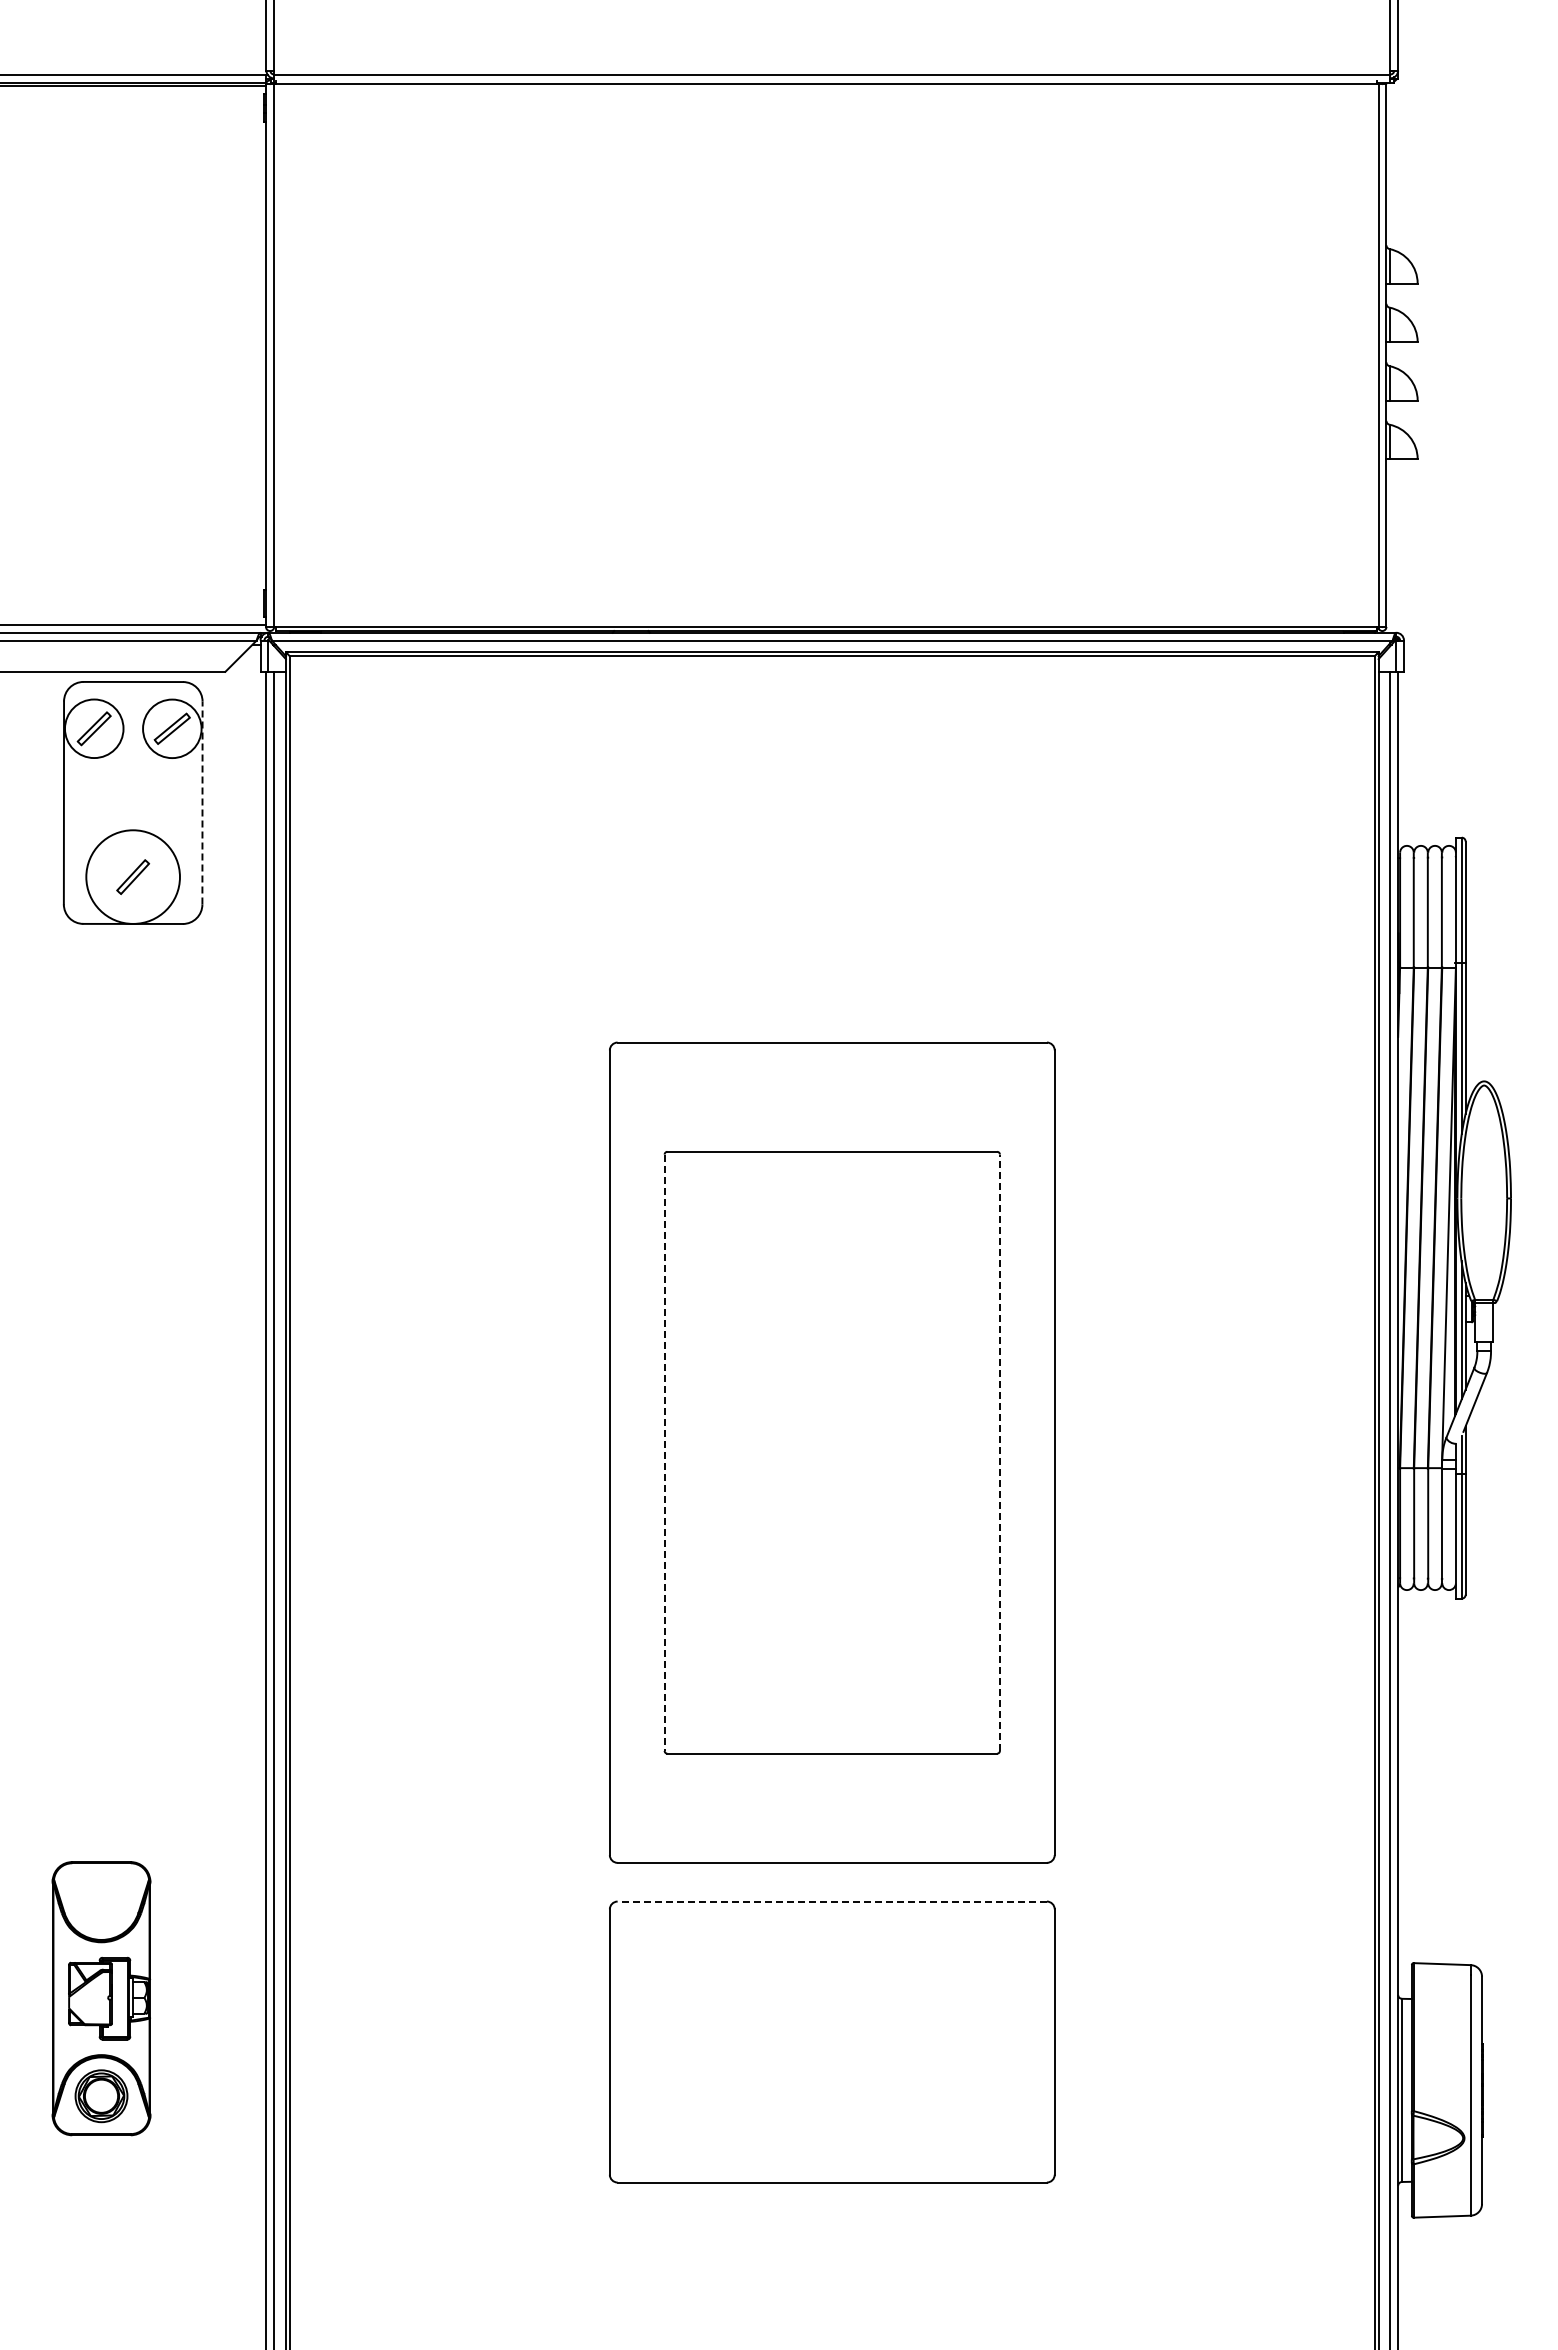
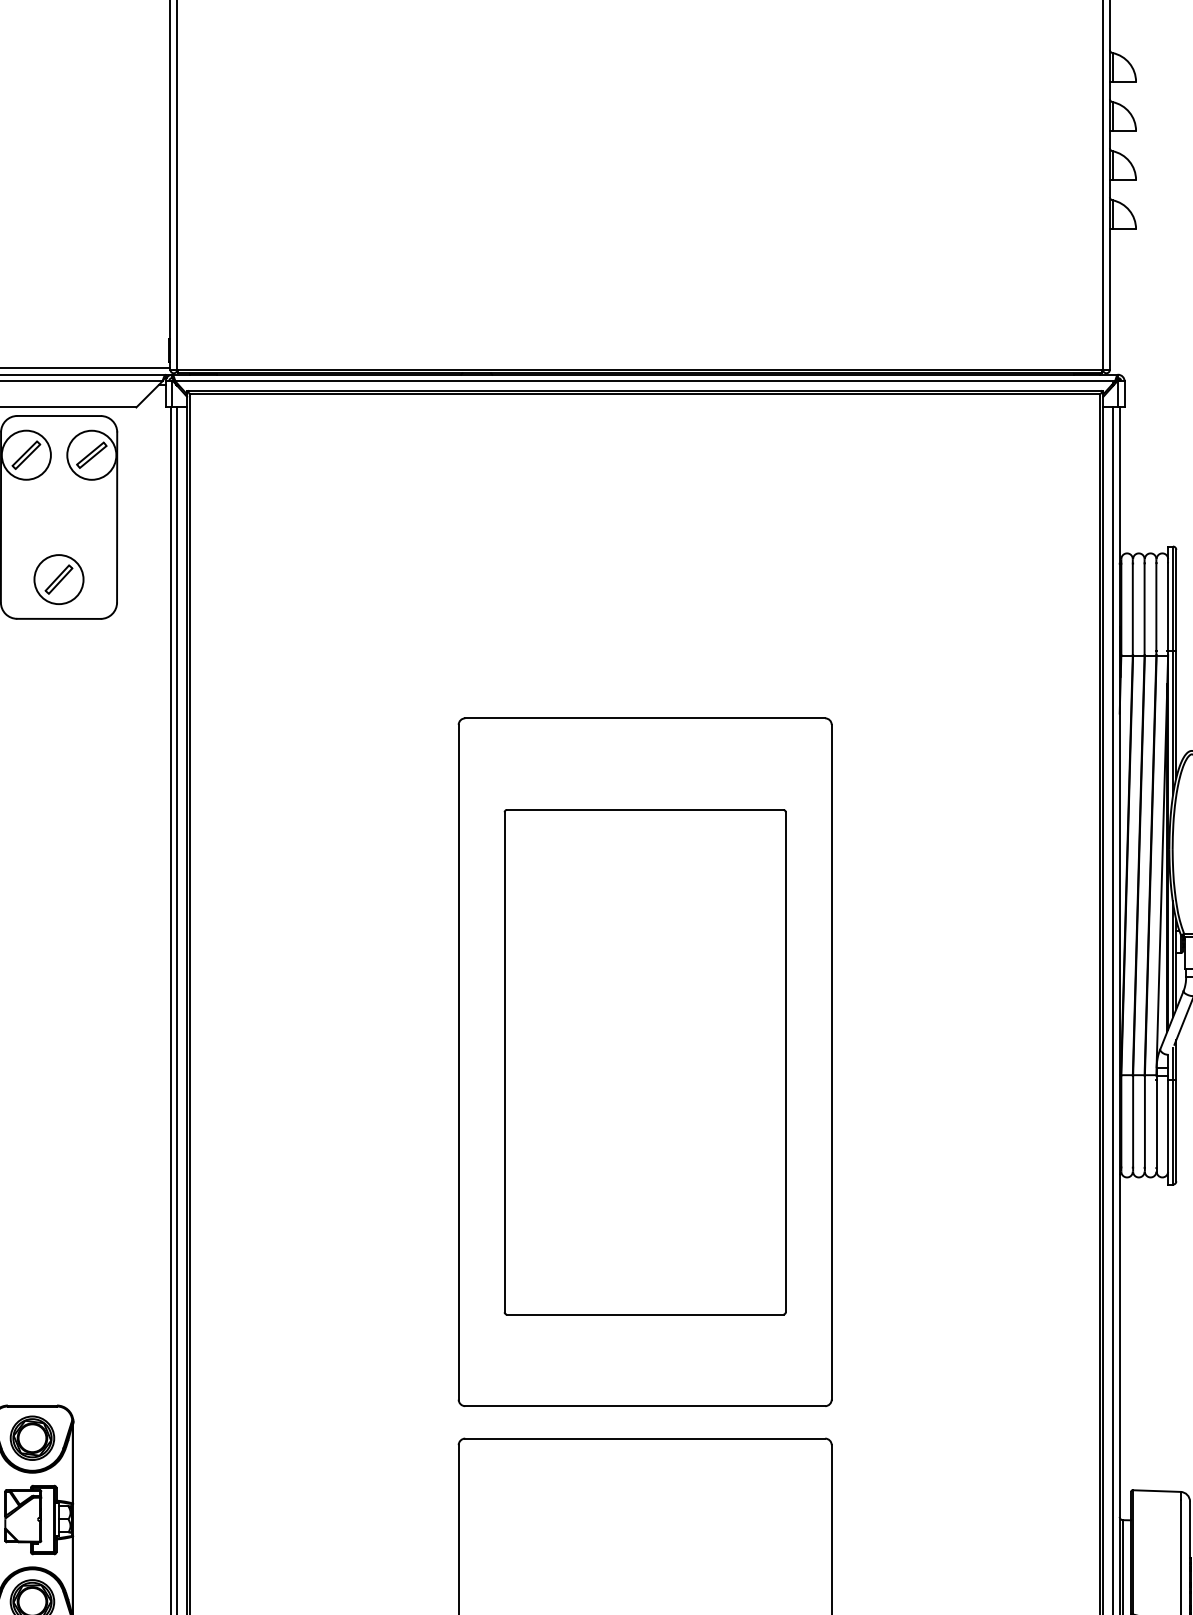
line: (202, 802) -> (117, 517), dashed -> solid
circle: (132, 876) -> (58, 579), size x0.62
line: (999, 1452) -> (785, 1062), dashed -> solid
line: (664, 1453) -> (504, 1062), dashed -> solid
part: (101, 1900) -> (32, 1437), added
line: (832, 1901) -> (645, 1438), dashed -> solid

